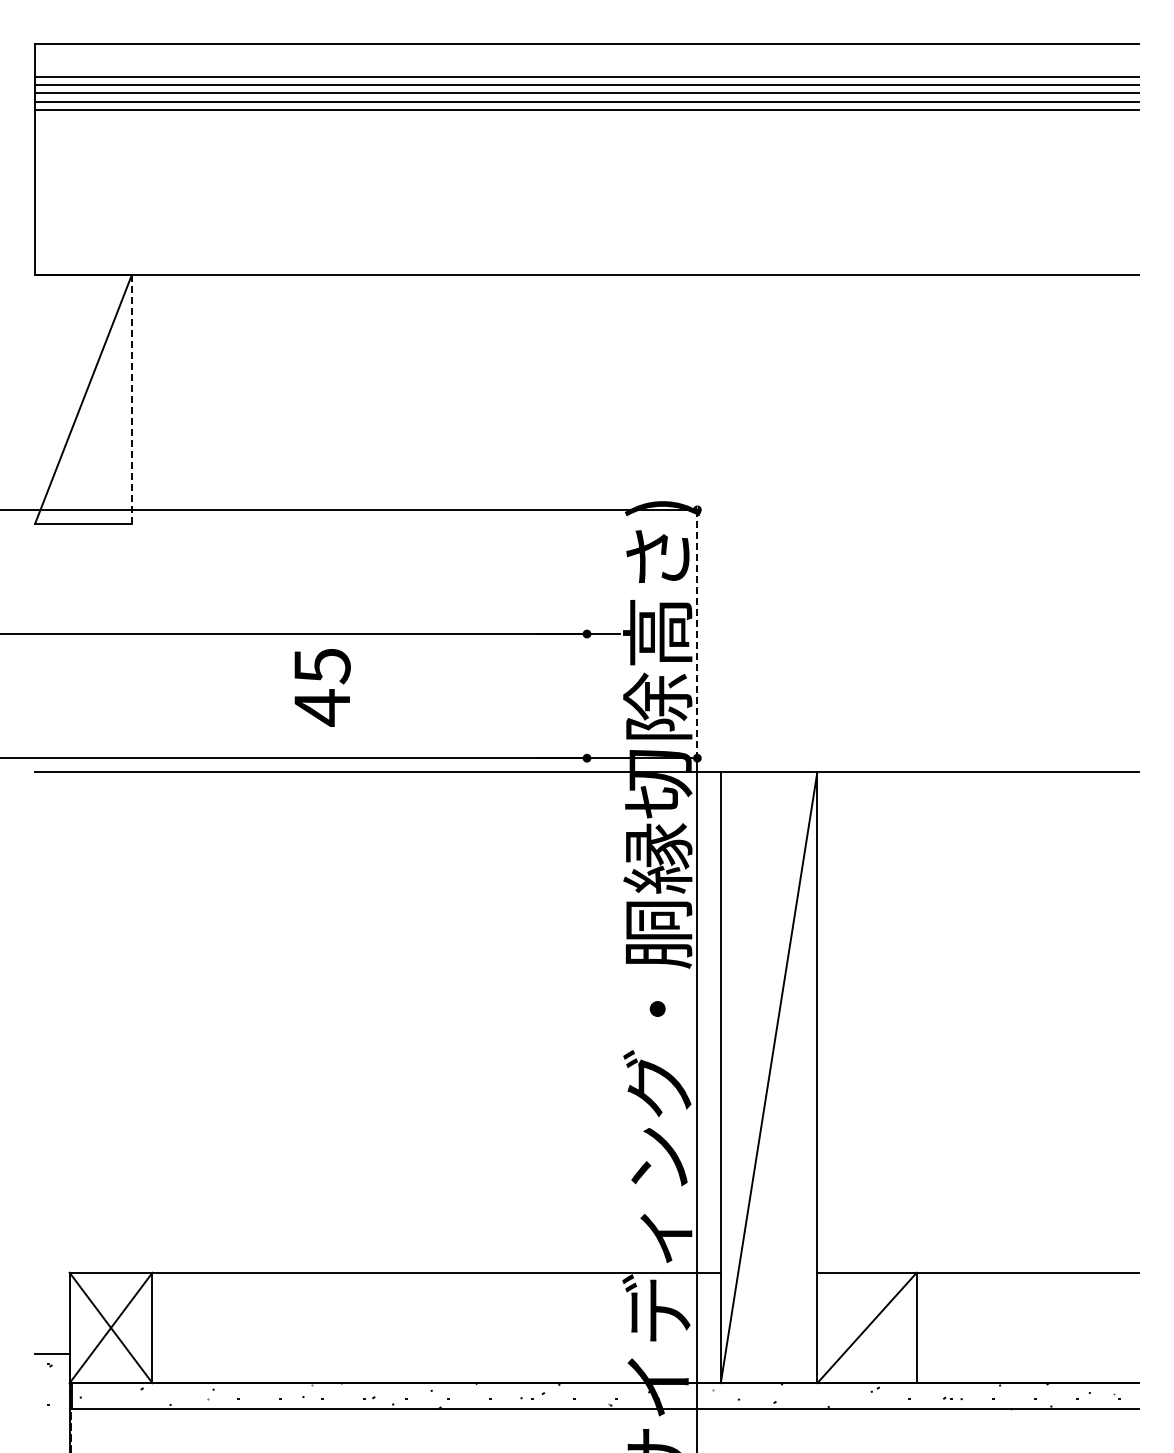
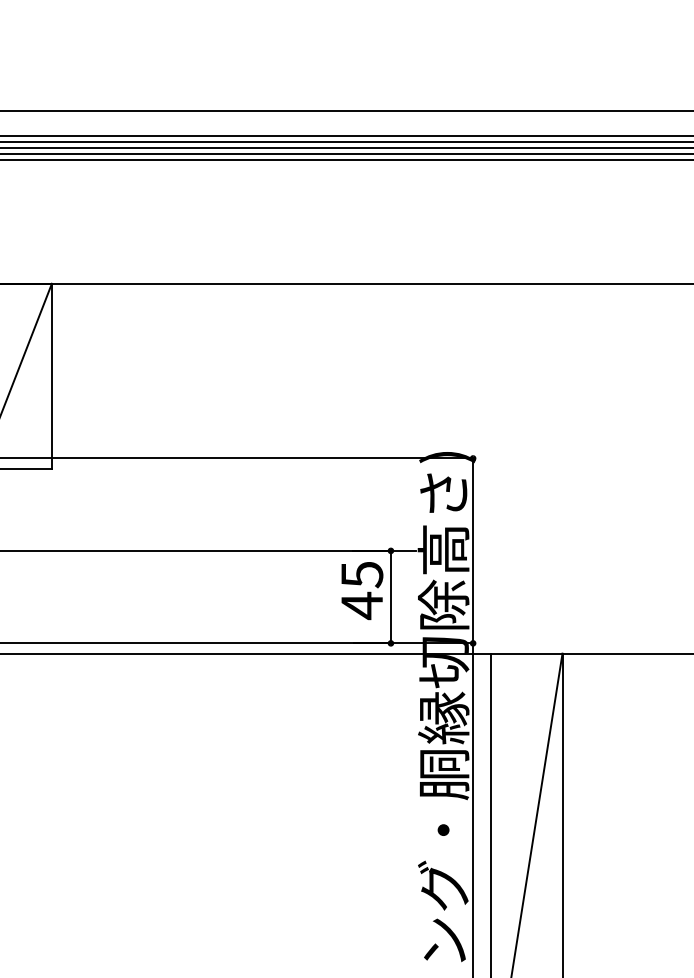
line: (131, 400) -> (51, 376), dashed -> solid
line: (697, 634) -> (473, 551), dashed -> solid
text: (322, 687) -> (362, 590), moved
line: (587, 696) -> (391, 597), added

